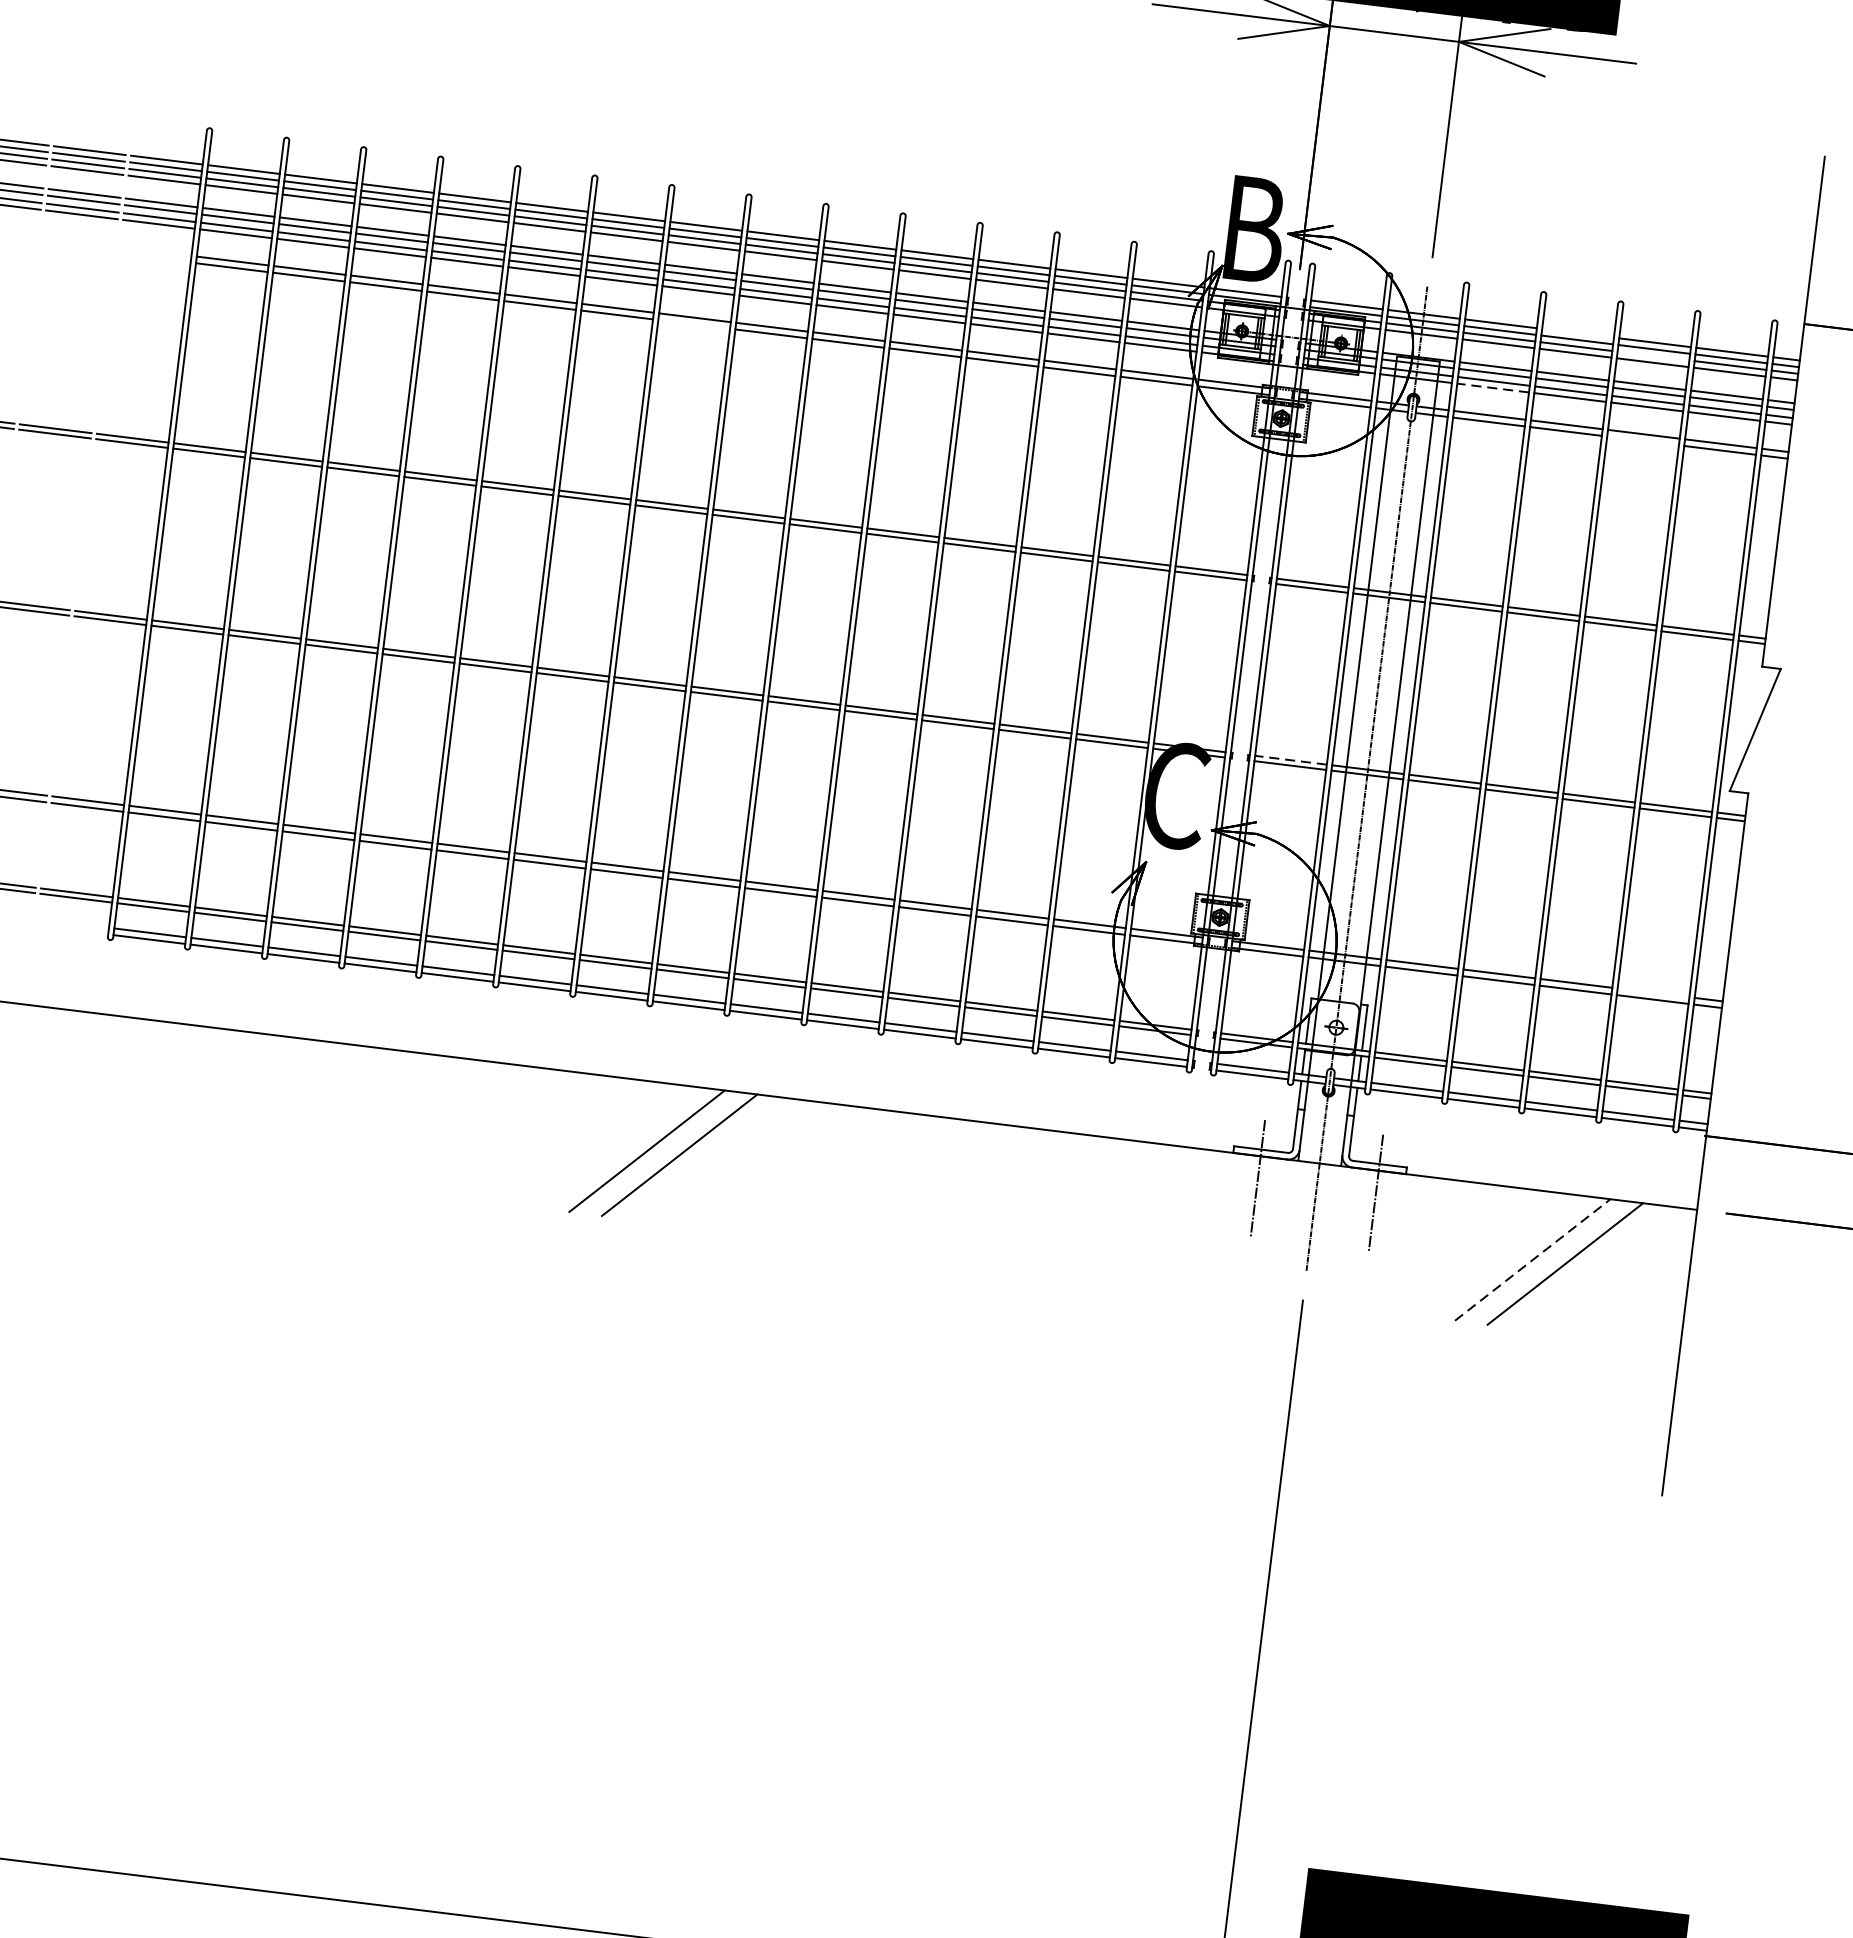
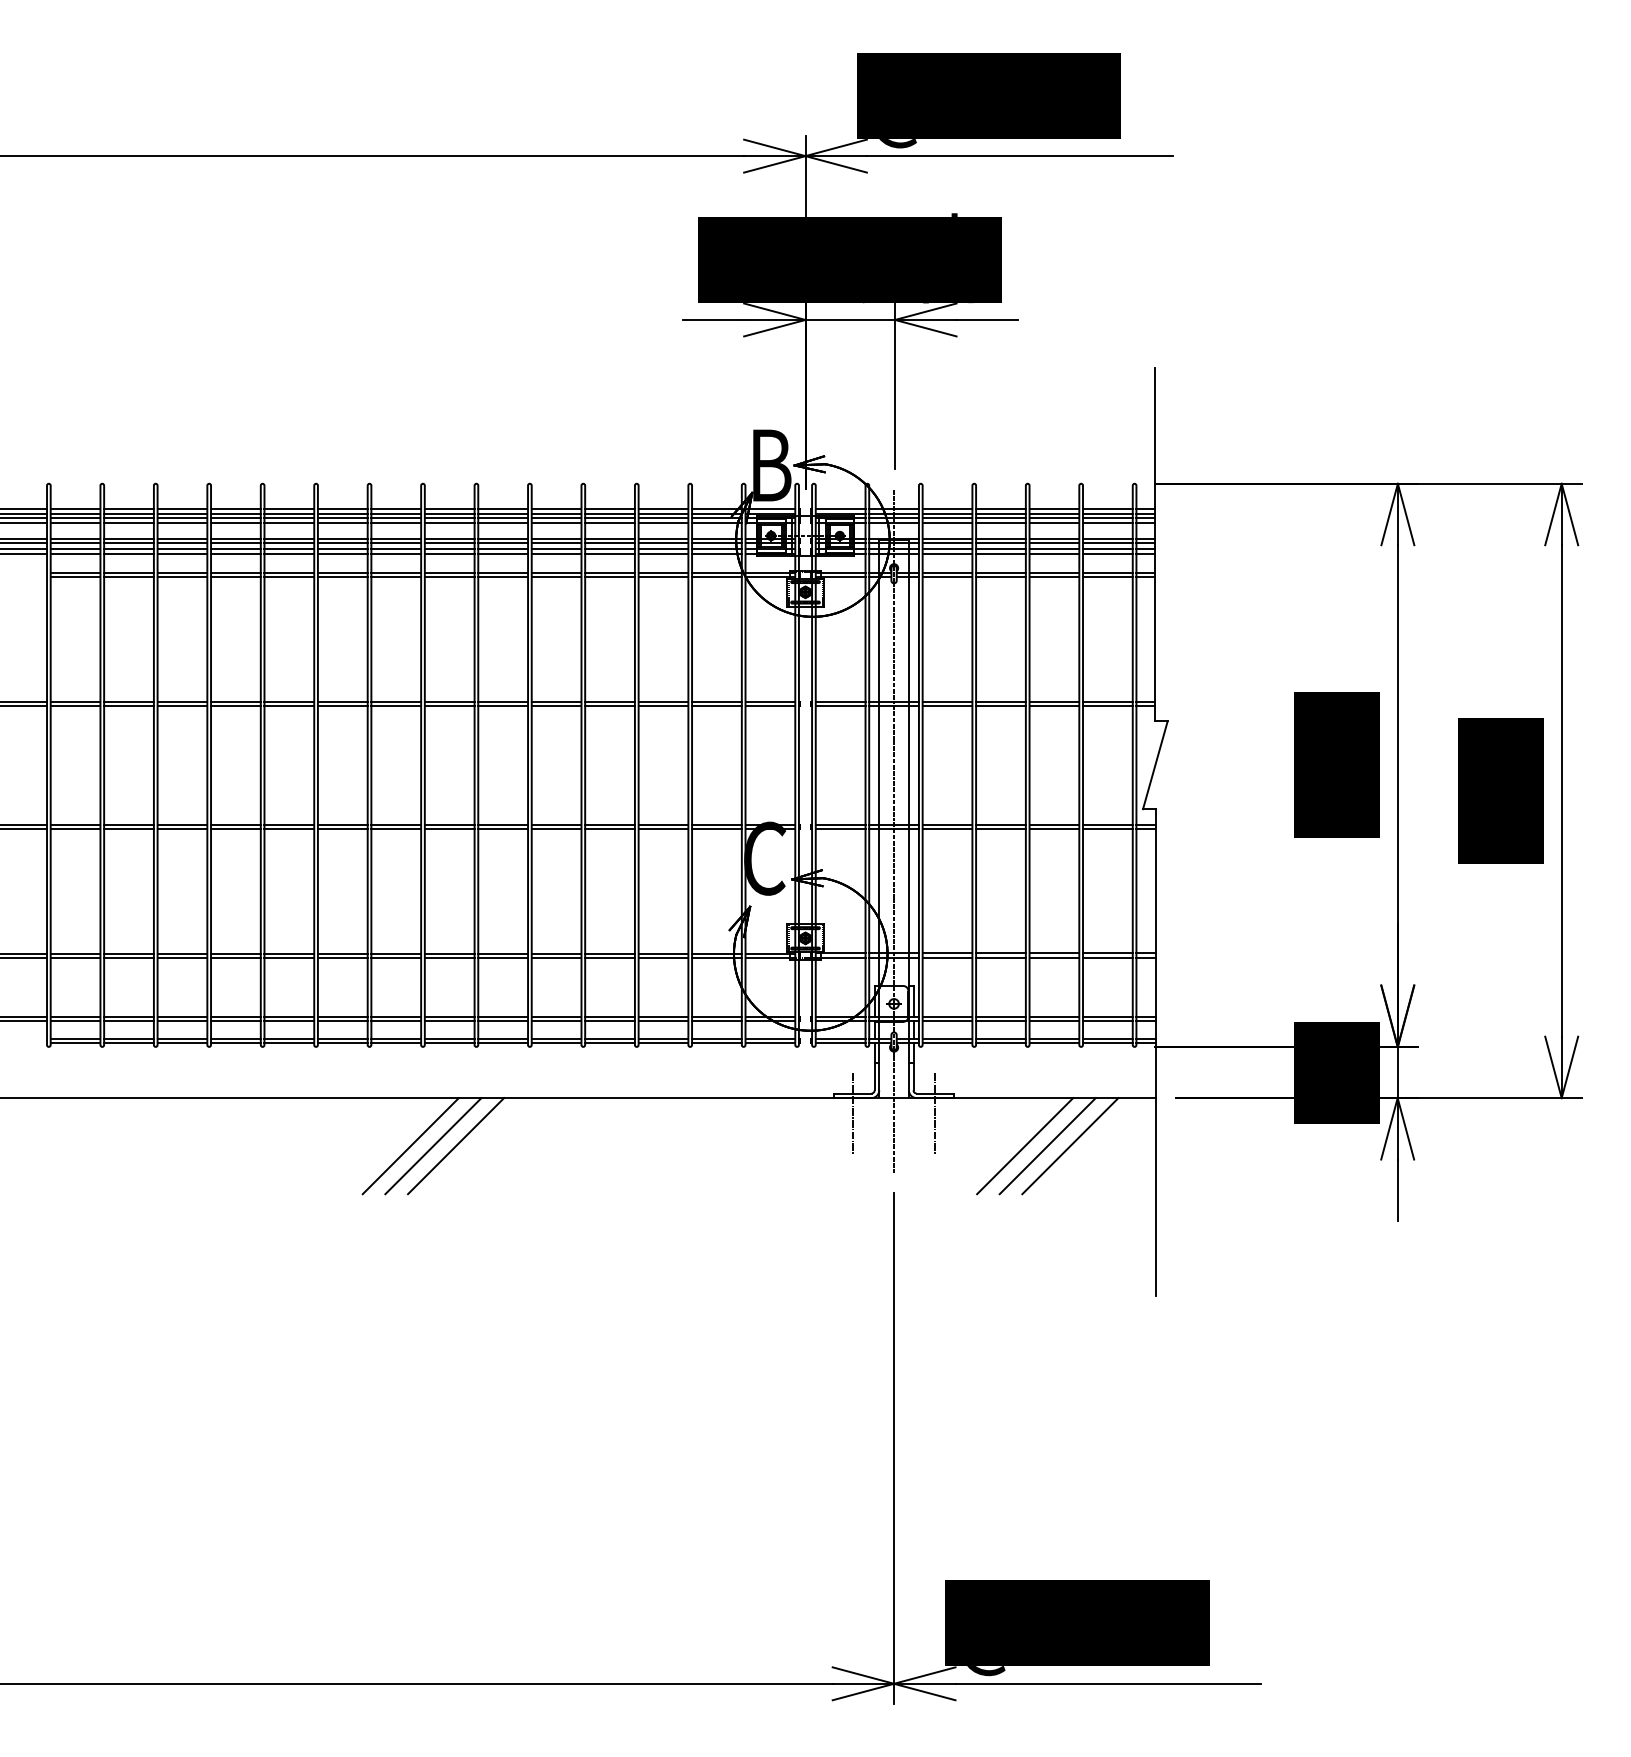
line: (694, 324) -> (396, 577), added
line: (1577, 333) -> (1000, 509), added
line: (1653, 356) -> (1054, 518), added
line: (1493, 387) -> (947, 553), dashed -> solid
line: (1643, 441) -> (1054, 577), added
line: (1290, 759) -> (840, 824), dashed -> solid
line: (1652, 992) -> (1107, 953), added
line: (613, 1147) -> (410, 1146), added
line: (1500, 1256) -> (1025, 1146), added
line: (1532, 1260) -> (1047, 1146), dashed -> solid

